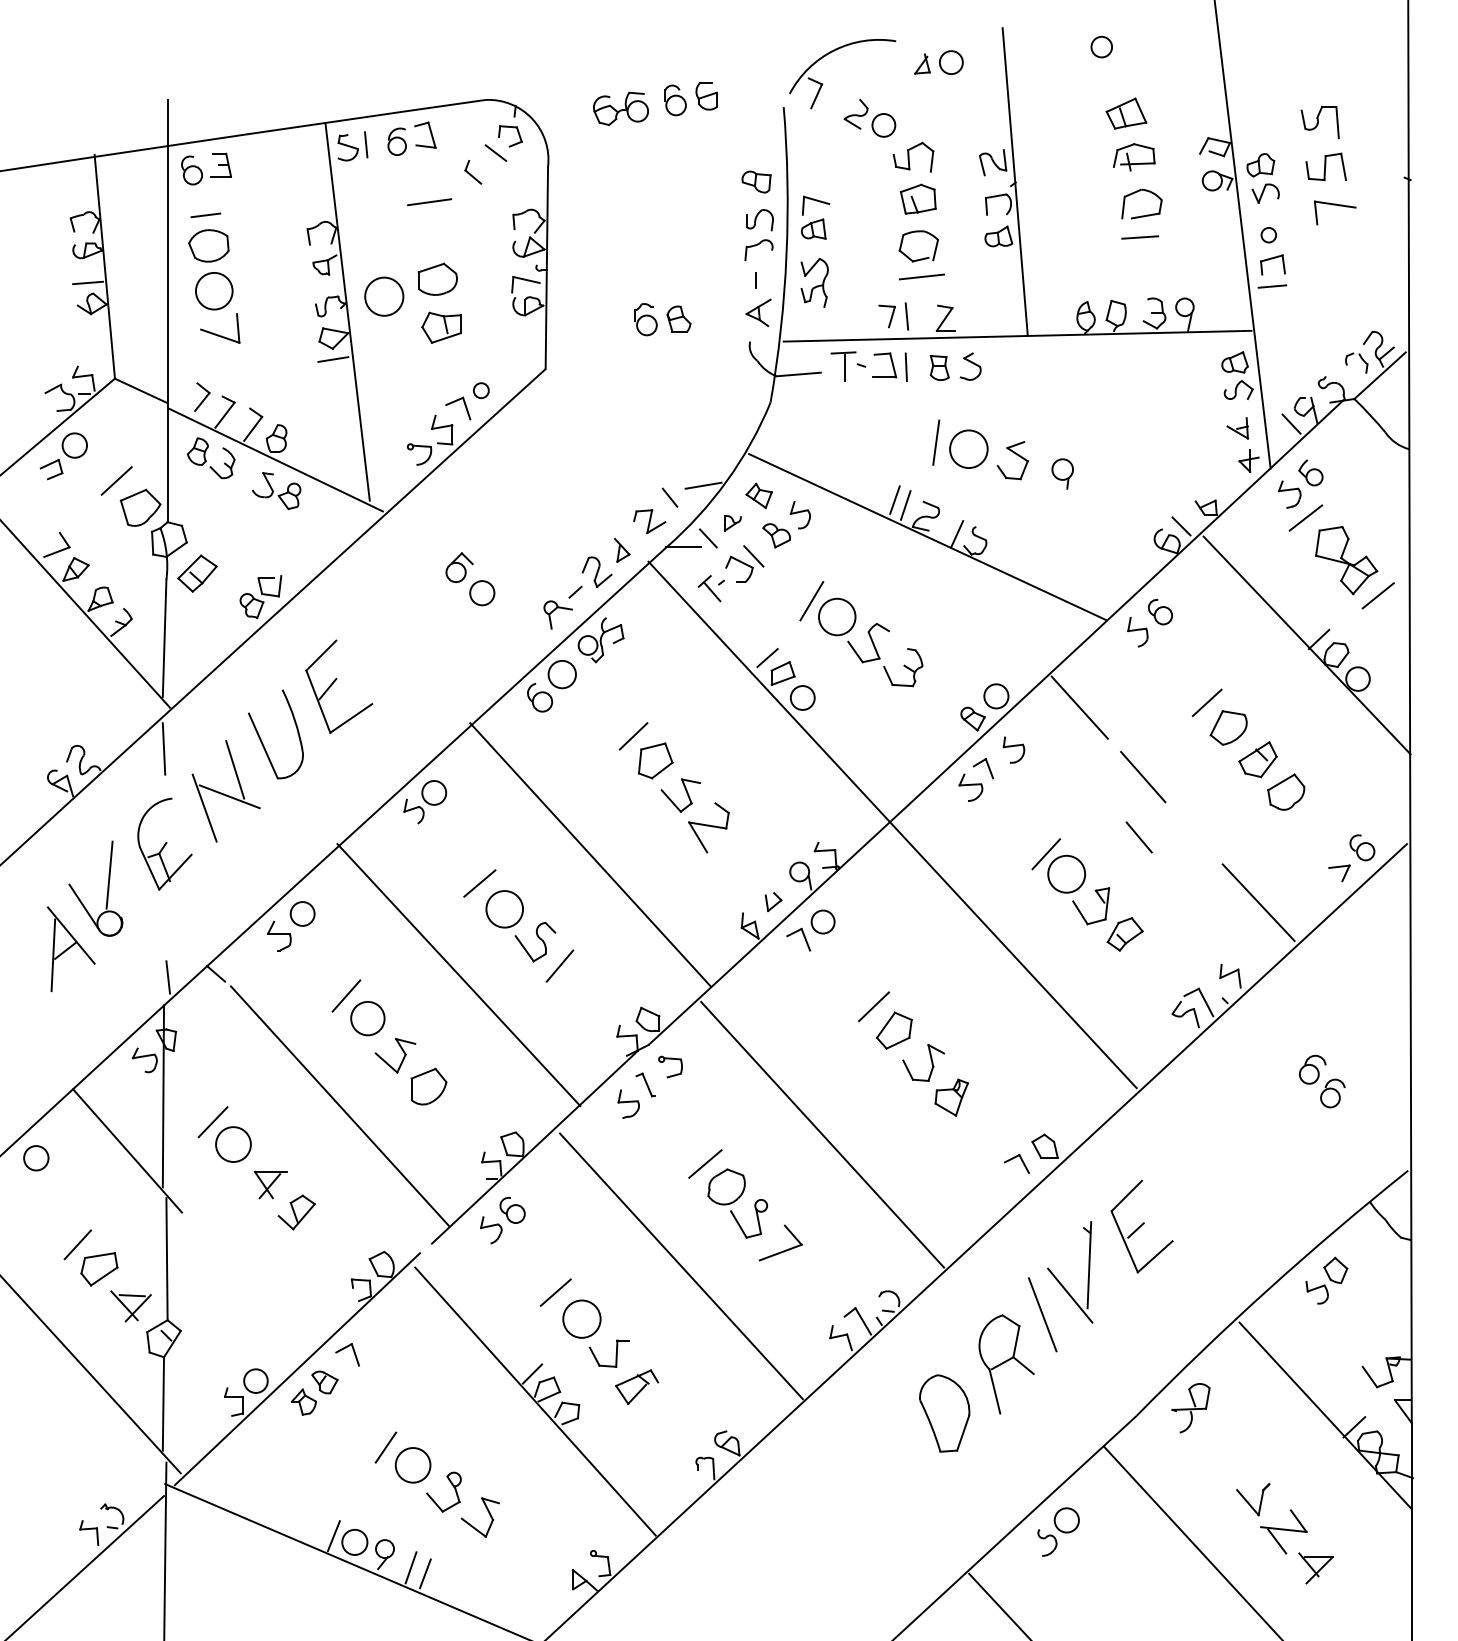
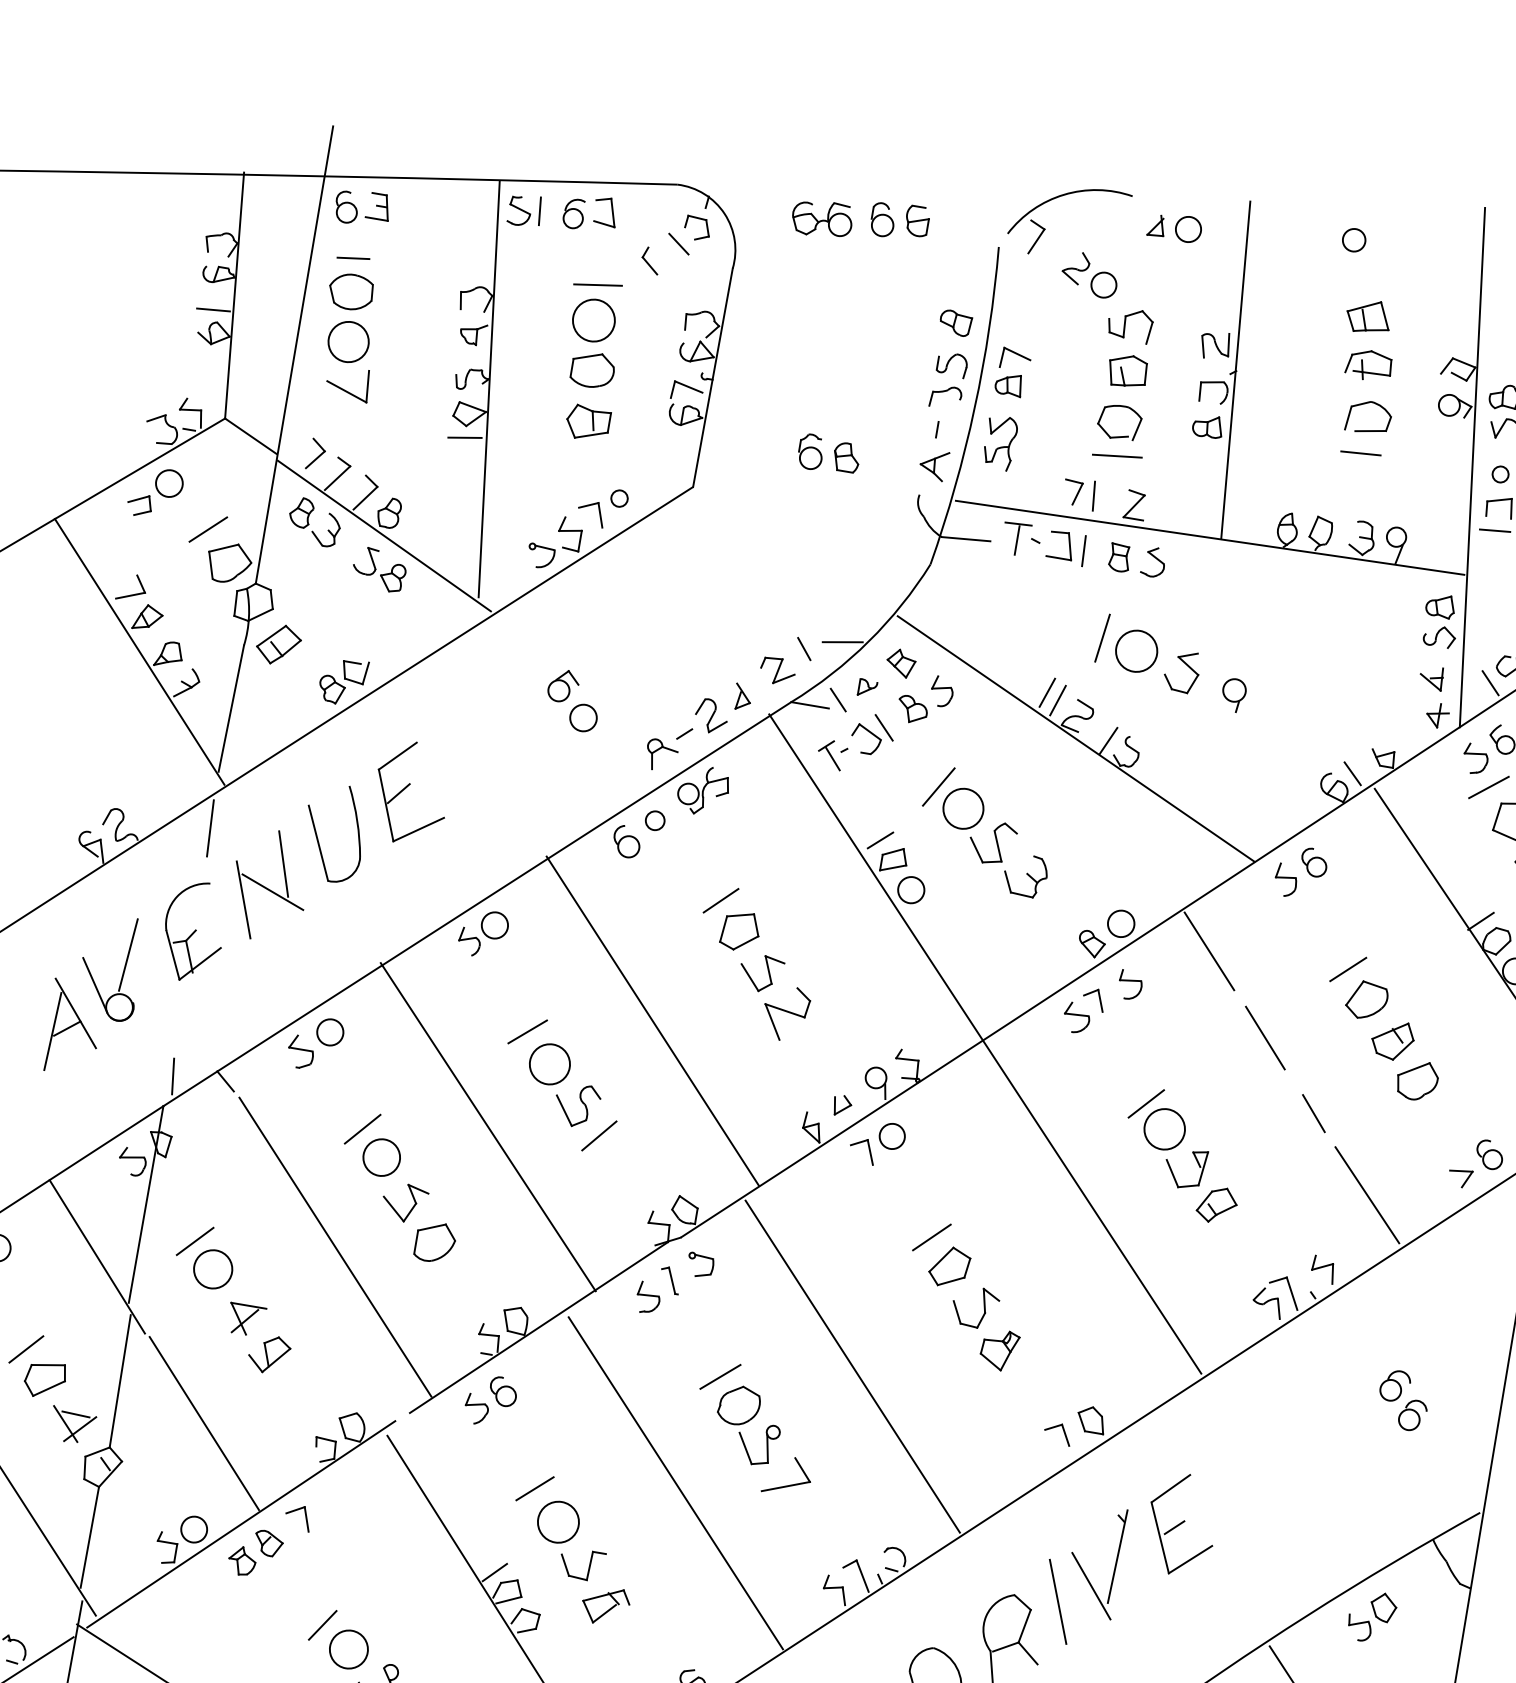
circle: (384, 296) -> (594, 320), moved
circle: (561, 674) -> (654, 820), size x0.62
line: (1138, 837) -> (1313, 1113), moved
line: (248, 1283) -> (203, 1422), added

